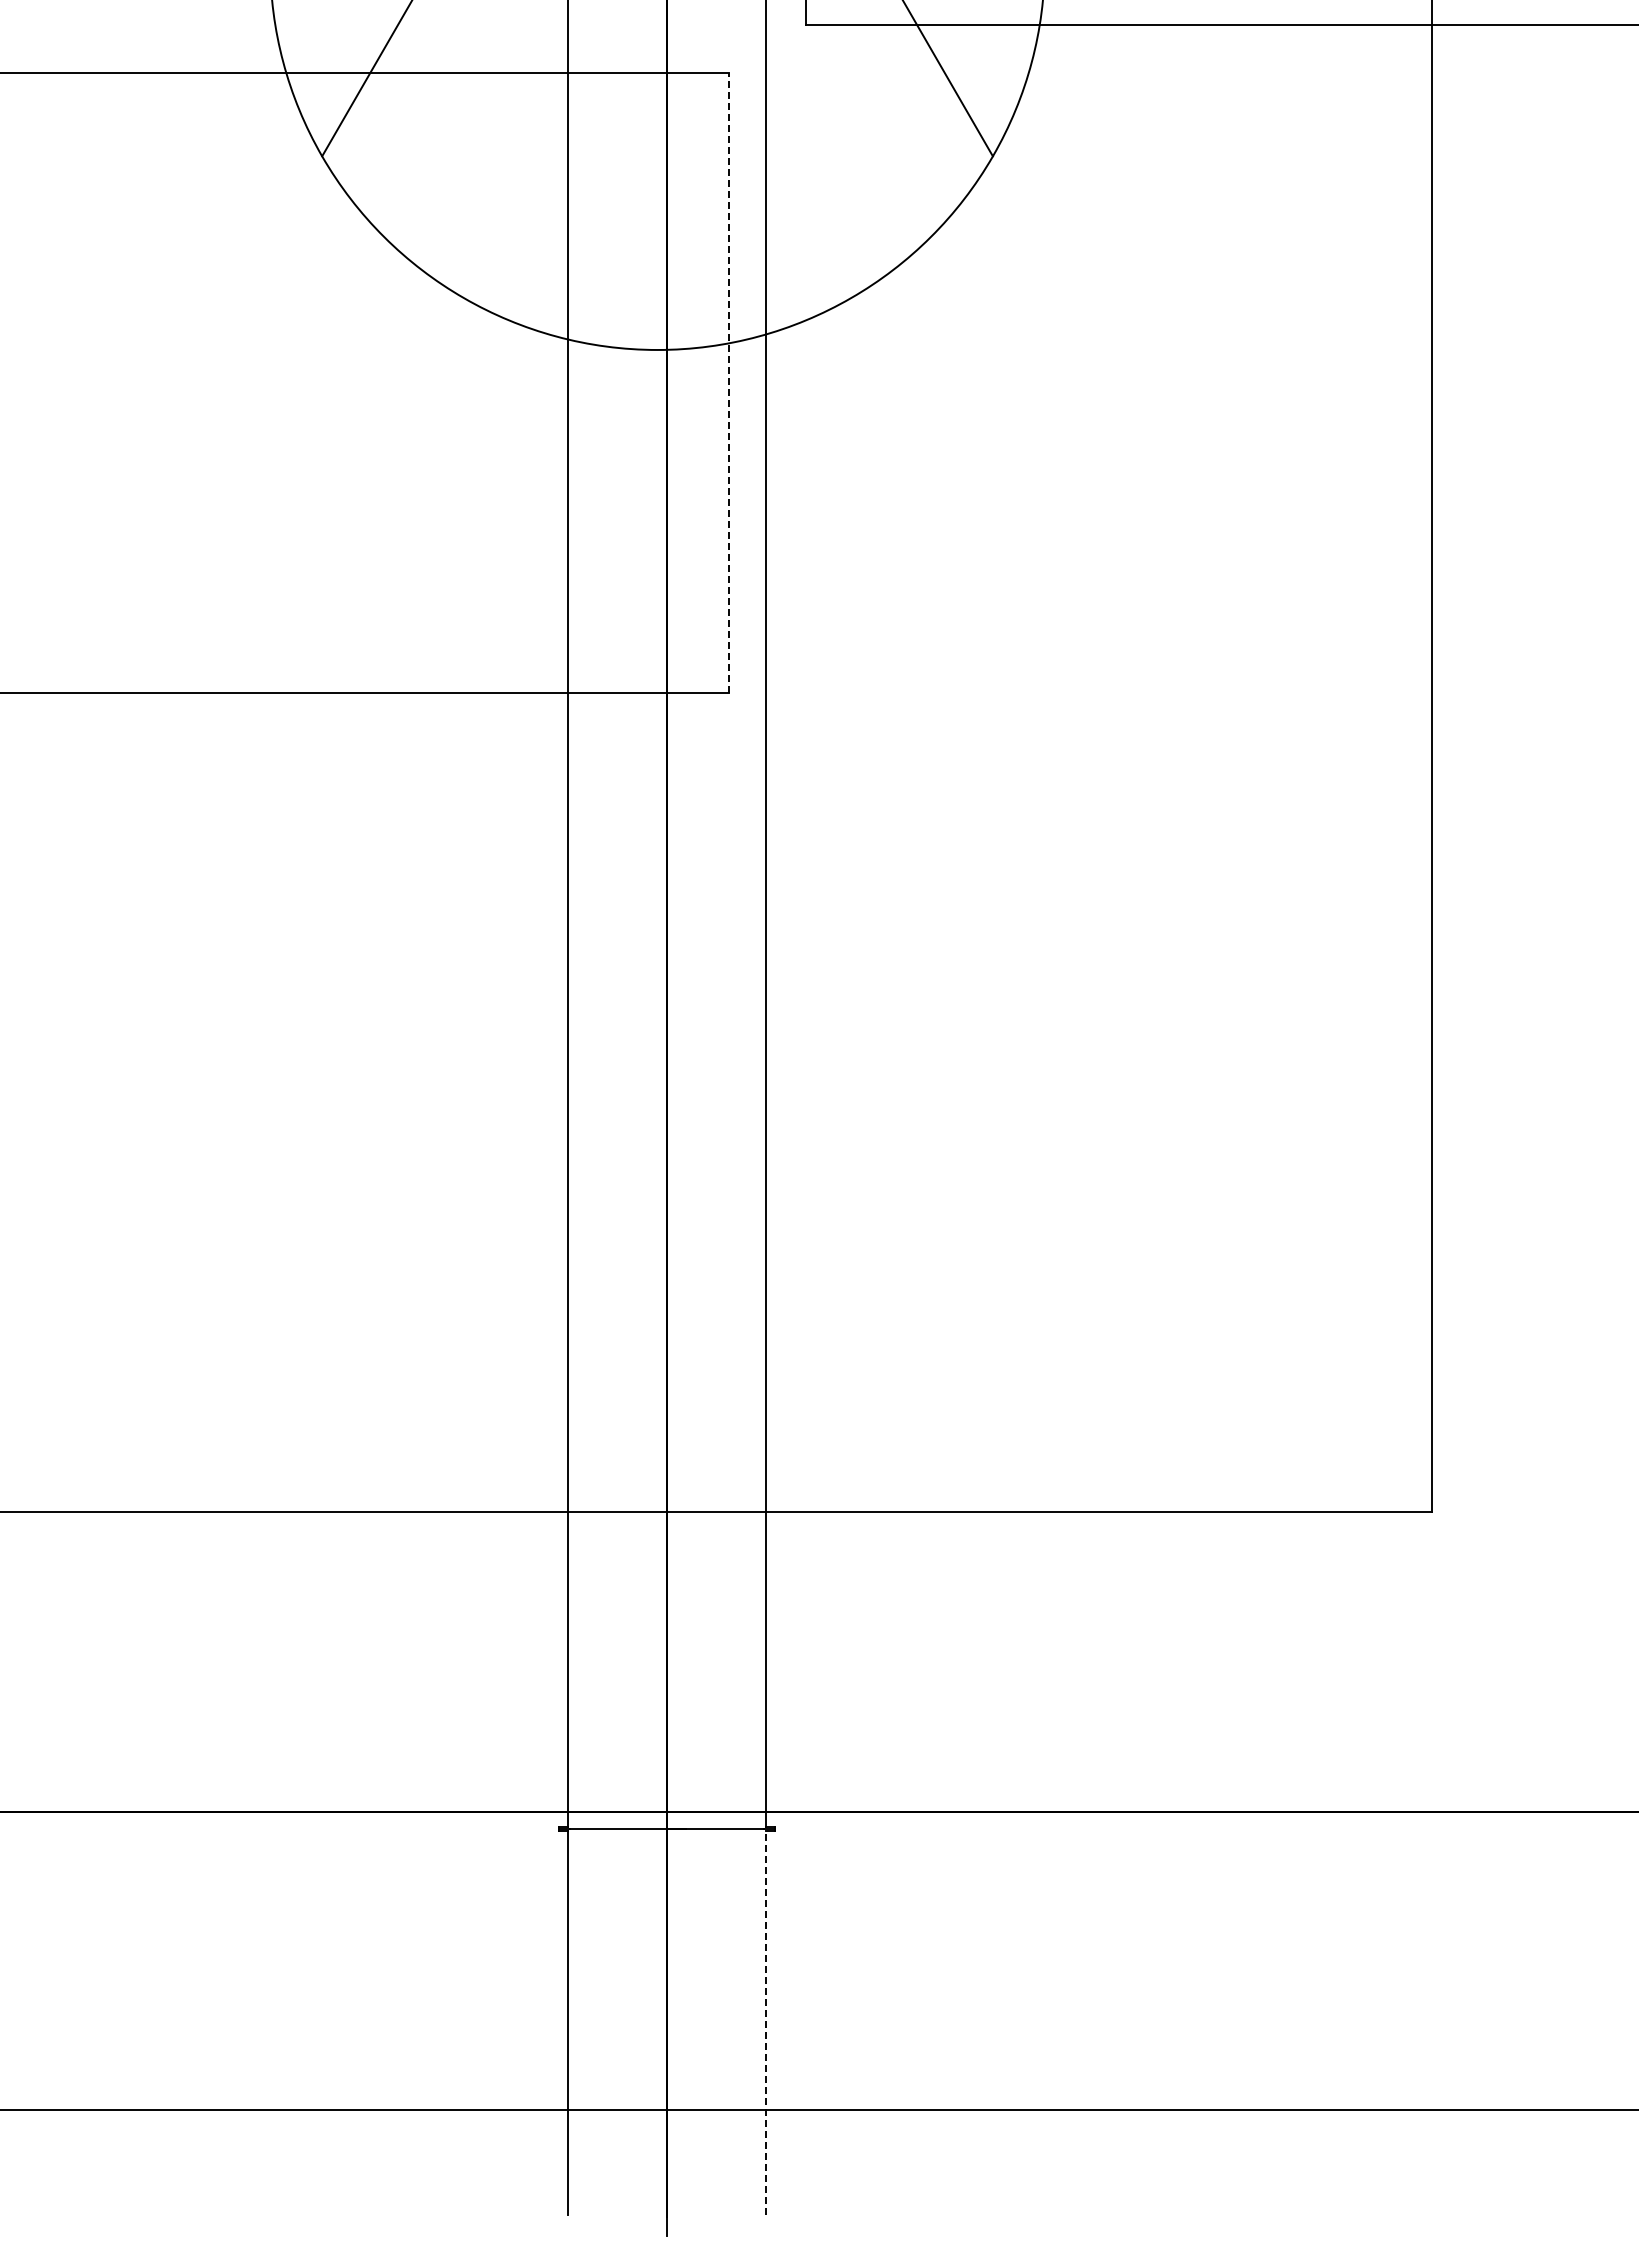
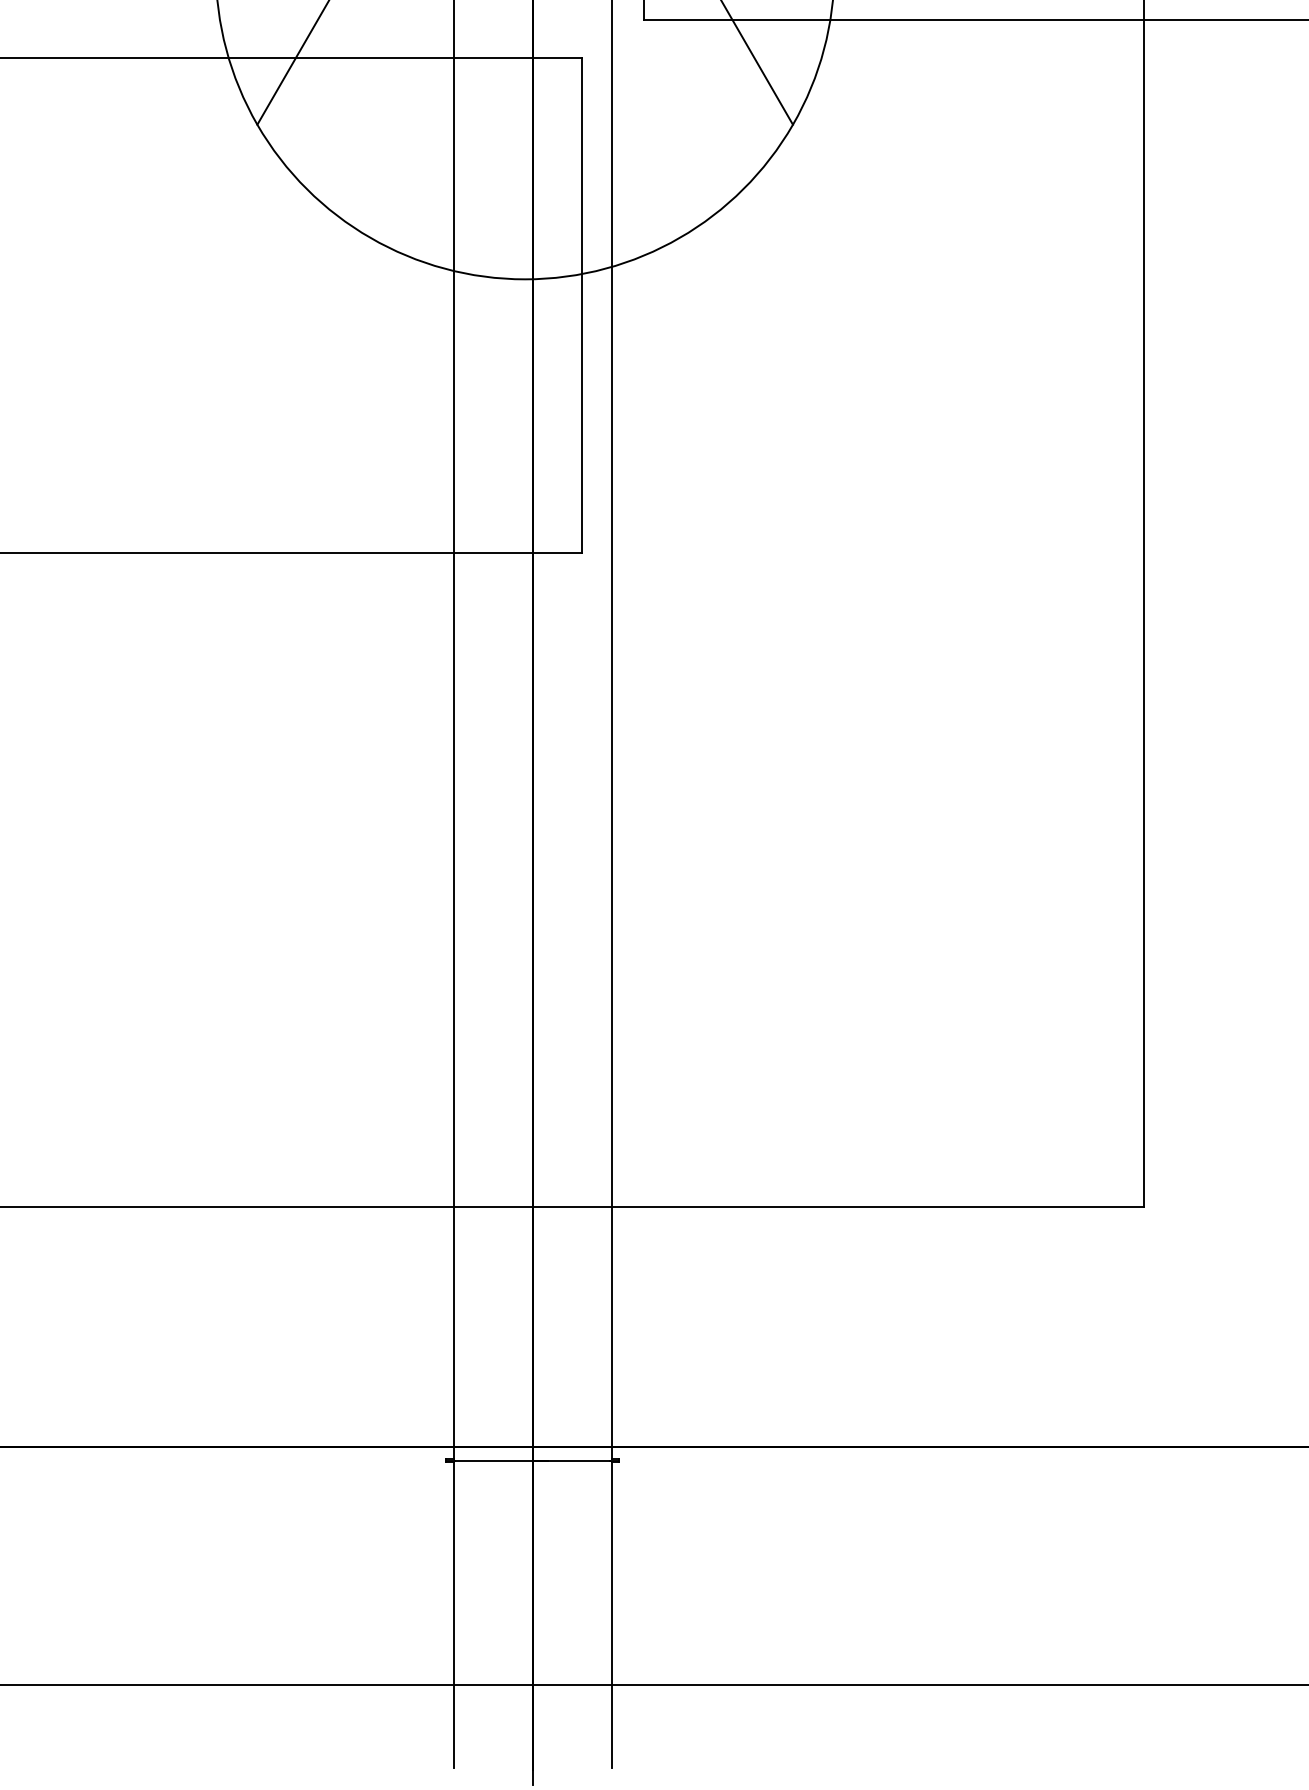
line: (728, 383) -> (581, 306), dashed -> solid
line: (765, 2022) -> (611, 1614), dashed -> solid

